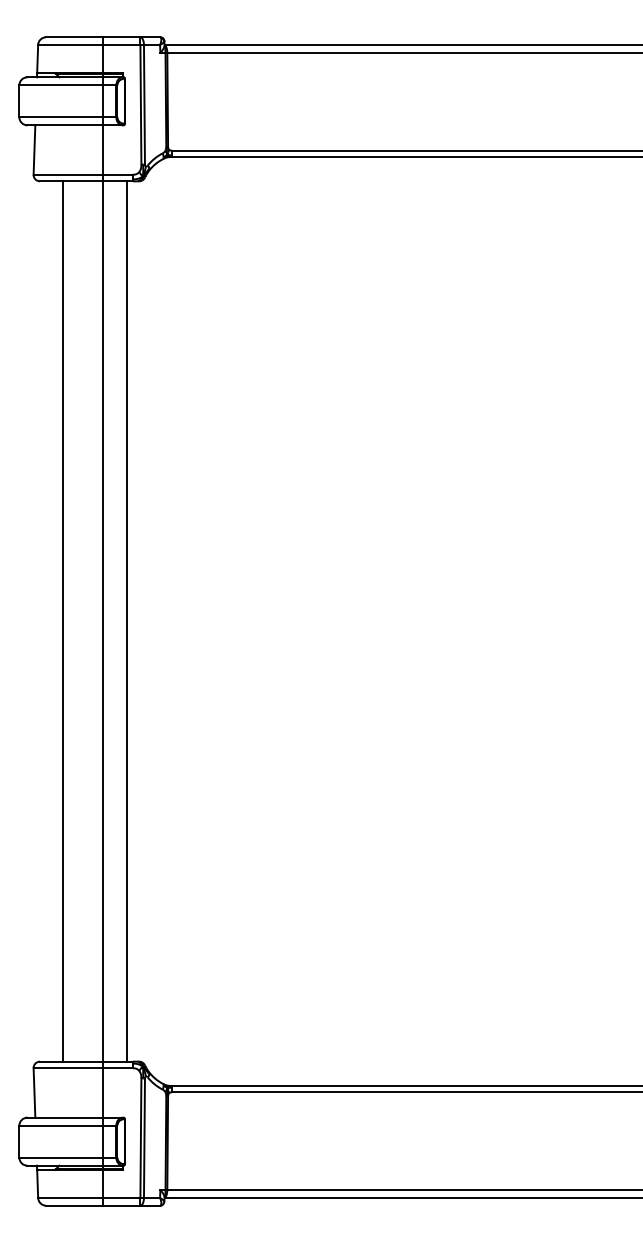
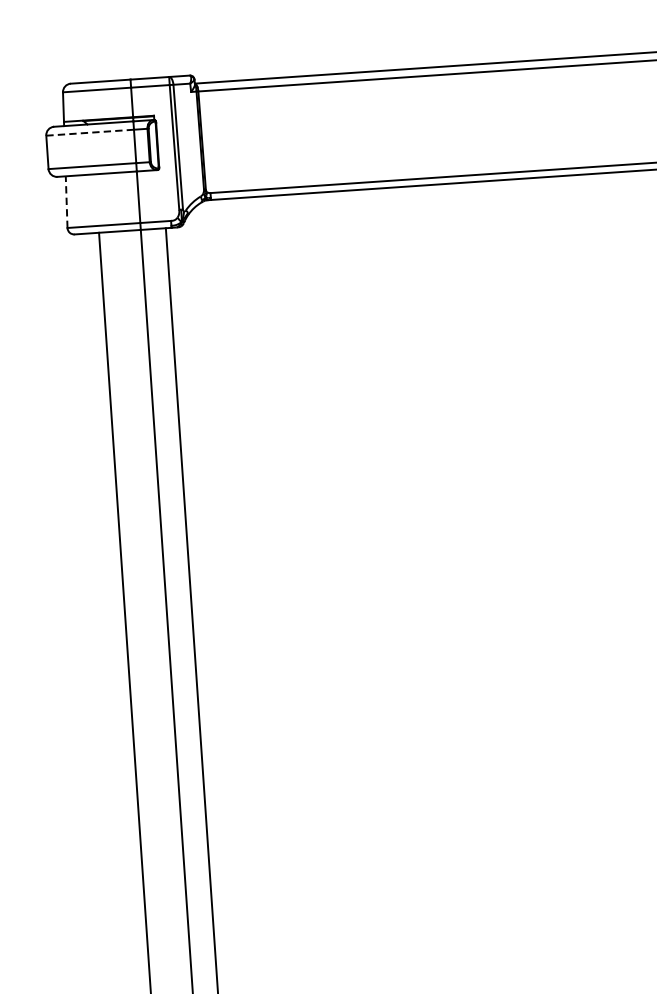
line: (60, 85) -> (89, 132), solid -> dashed
line: (34, 150) -> (66, 202), solid -> dashed

